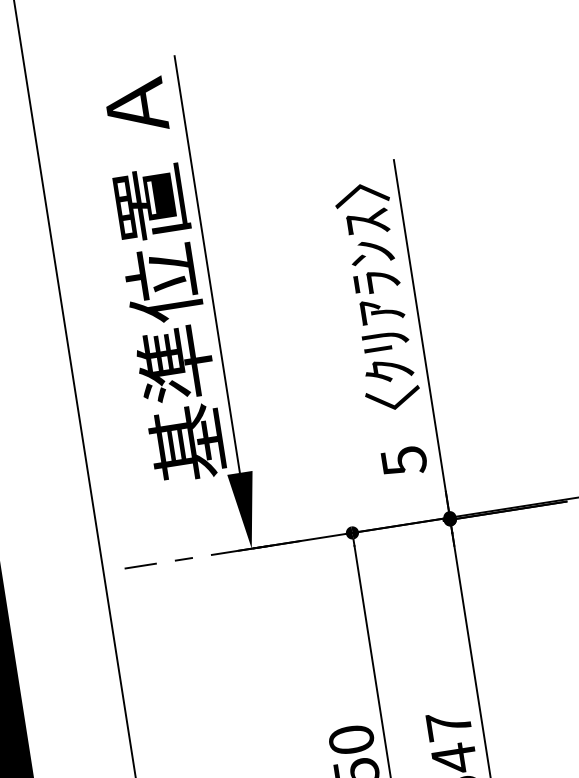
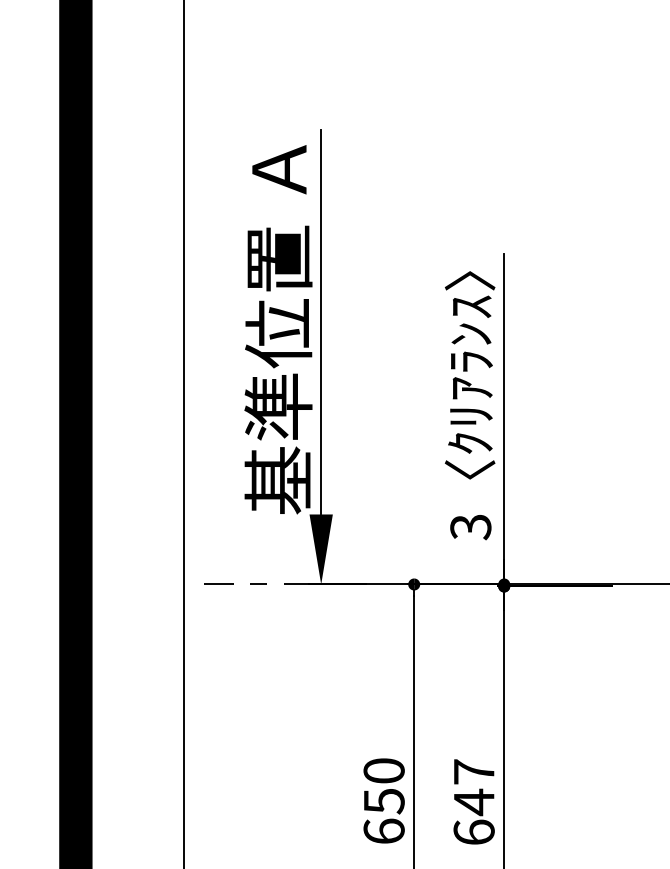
text: (403, 461) -> (470, 527), 5 -> 3

